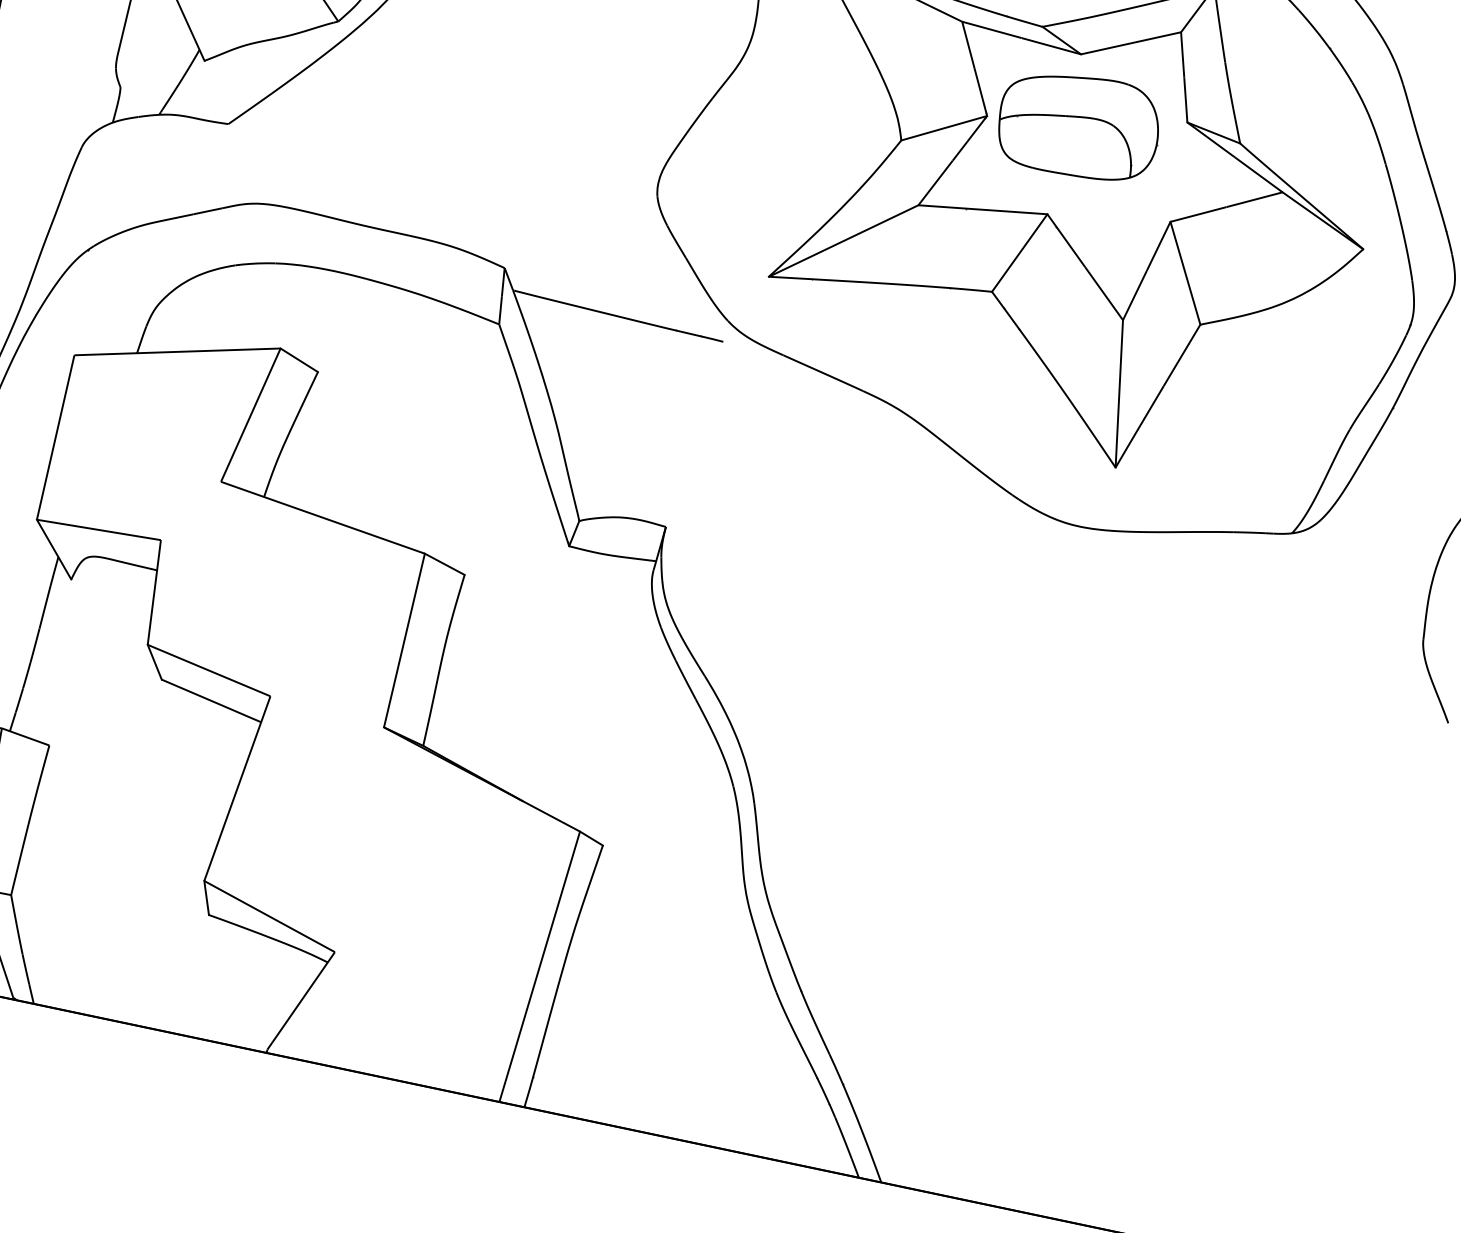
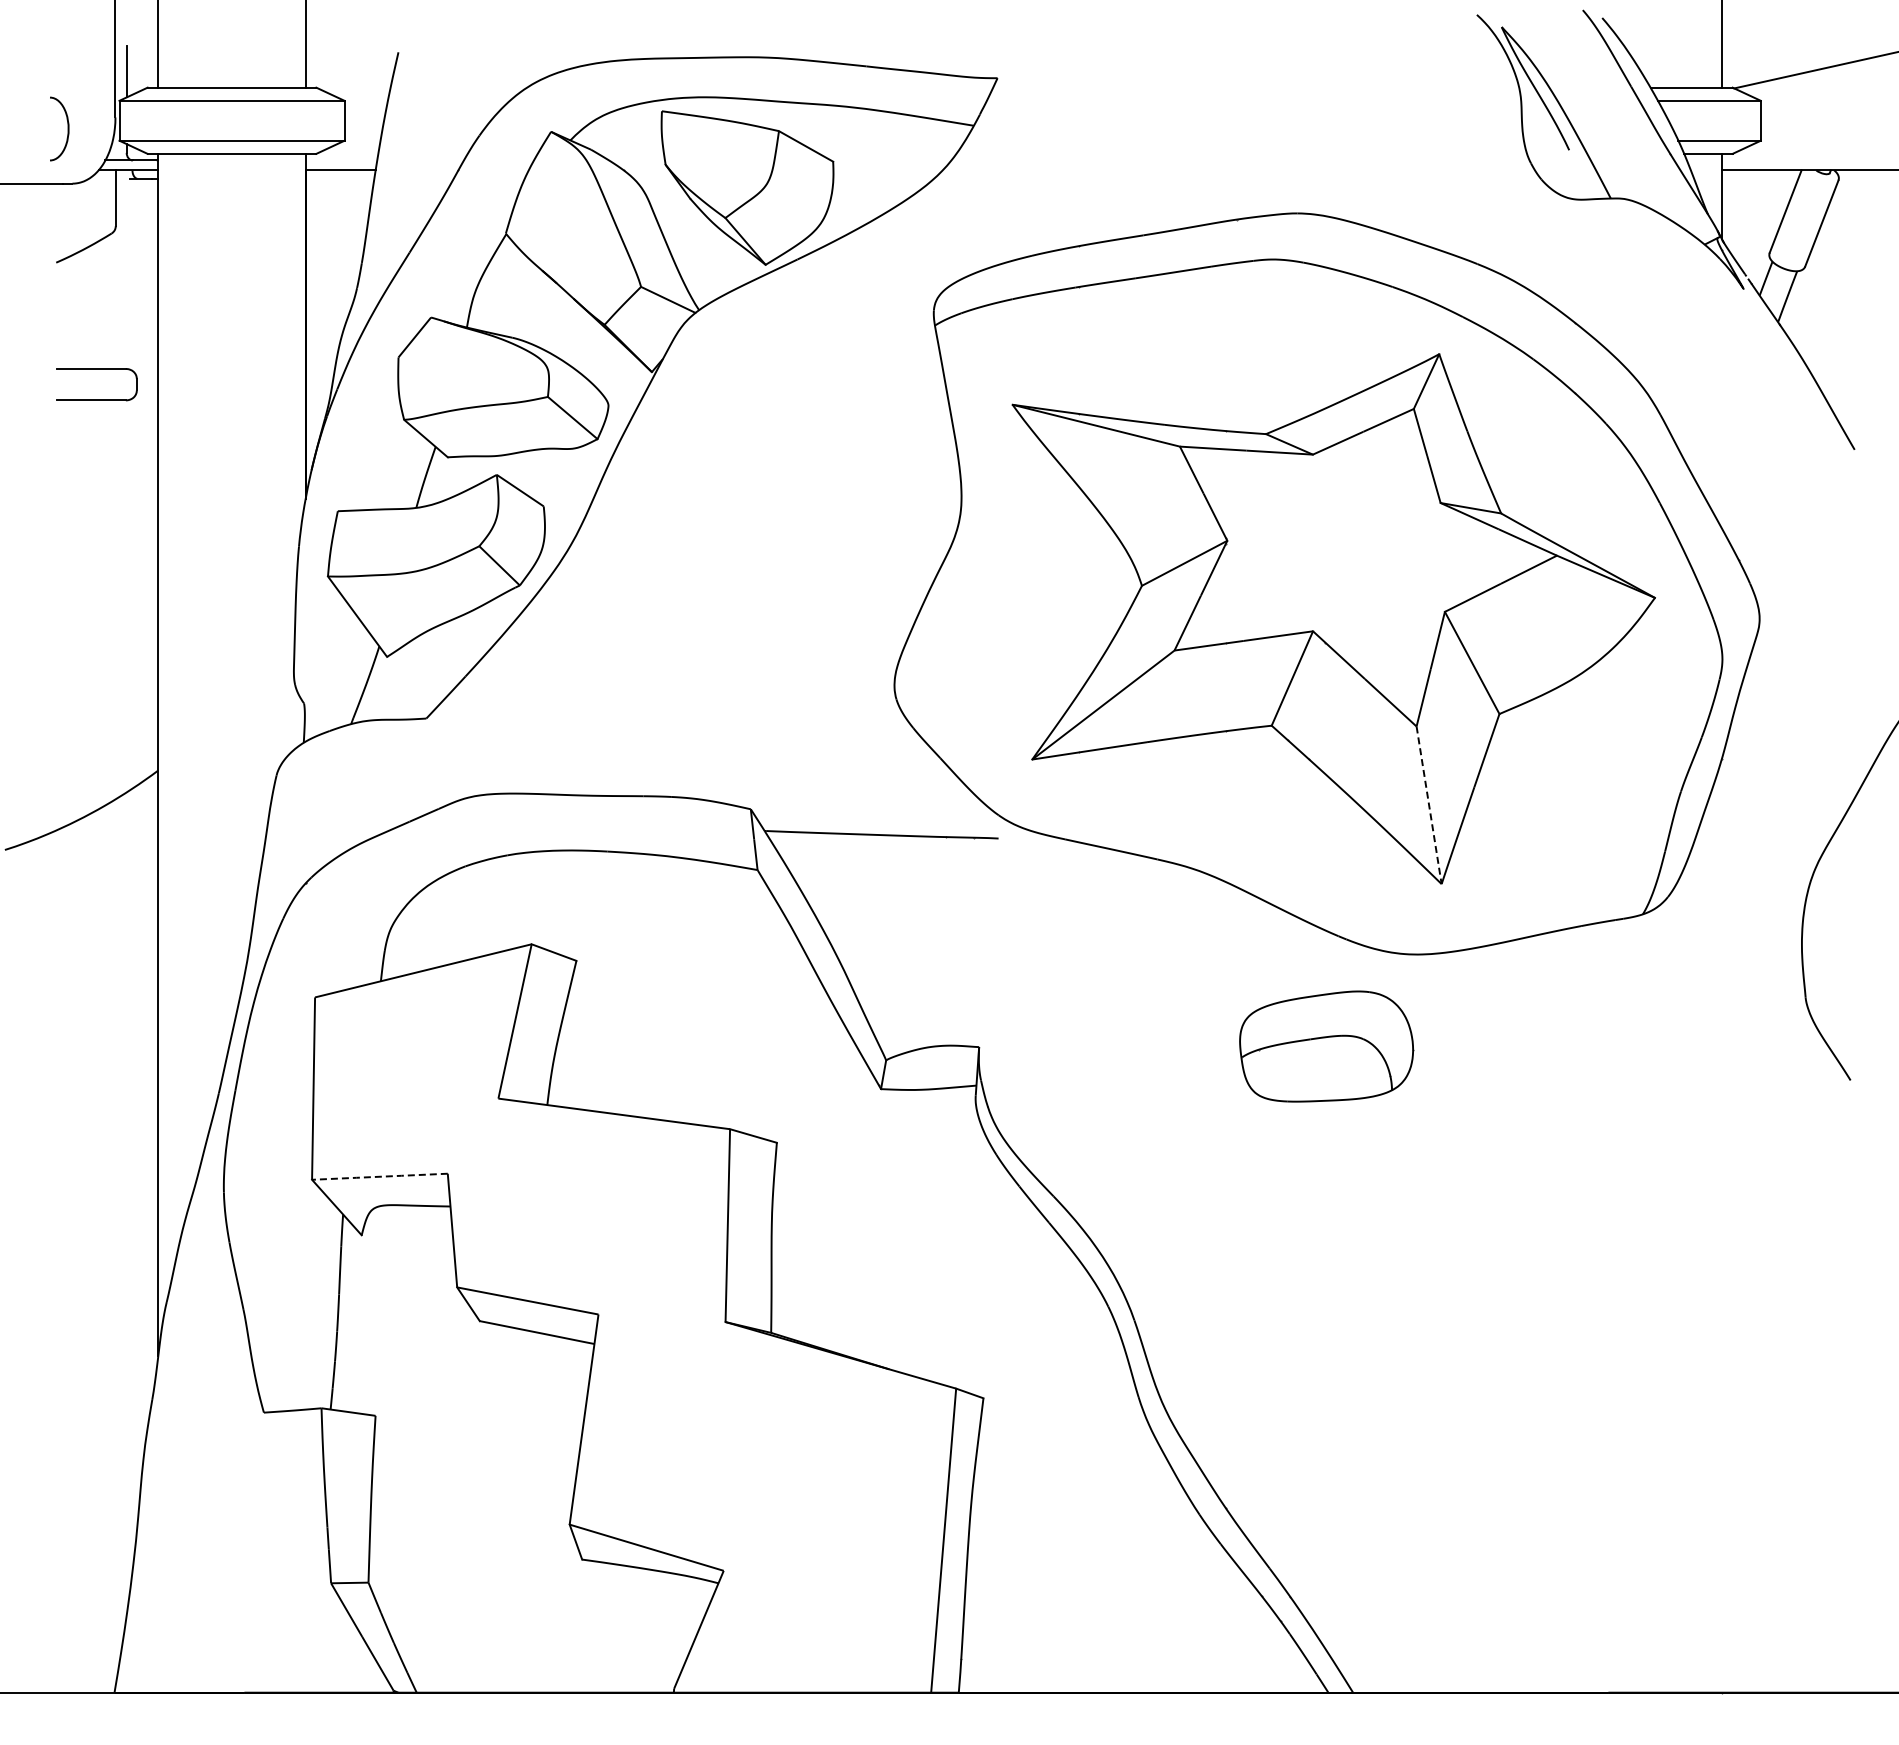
part: (1078, 125) -> (1326, 1046), moved
line: (1119, 394) -> (1429, 805), solid -> dashed
line: (98, 529) -> (379, 1176), solid -> dashed

